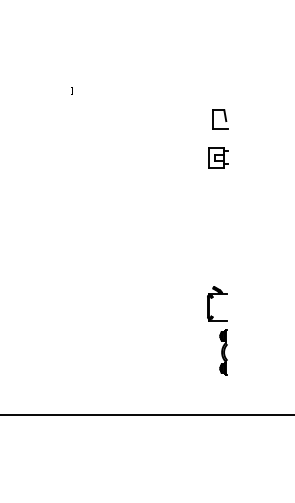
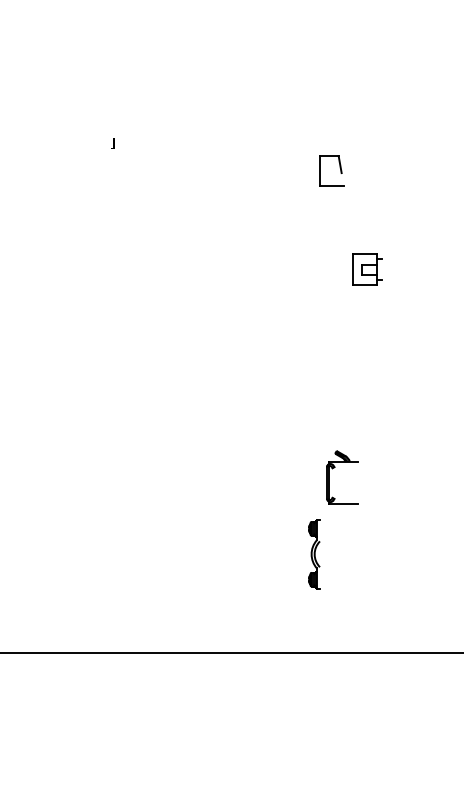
part: (220, 119) -> (332, 170), moved
part: (218, 157) -> (367, 269), moved
part: (223, 352) -> (313, 554), moved

